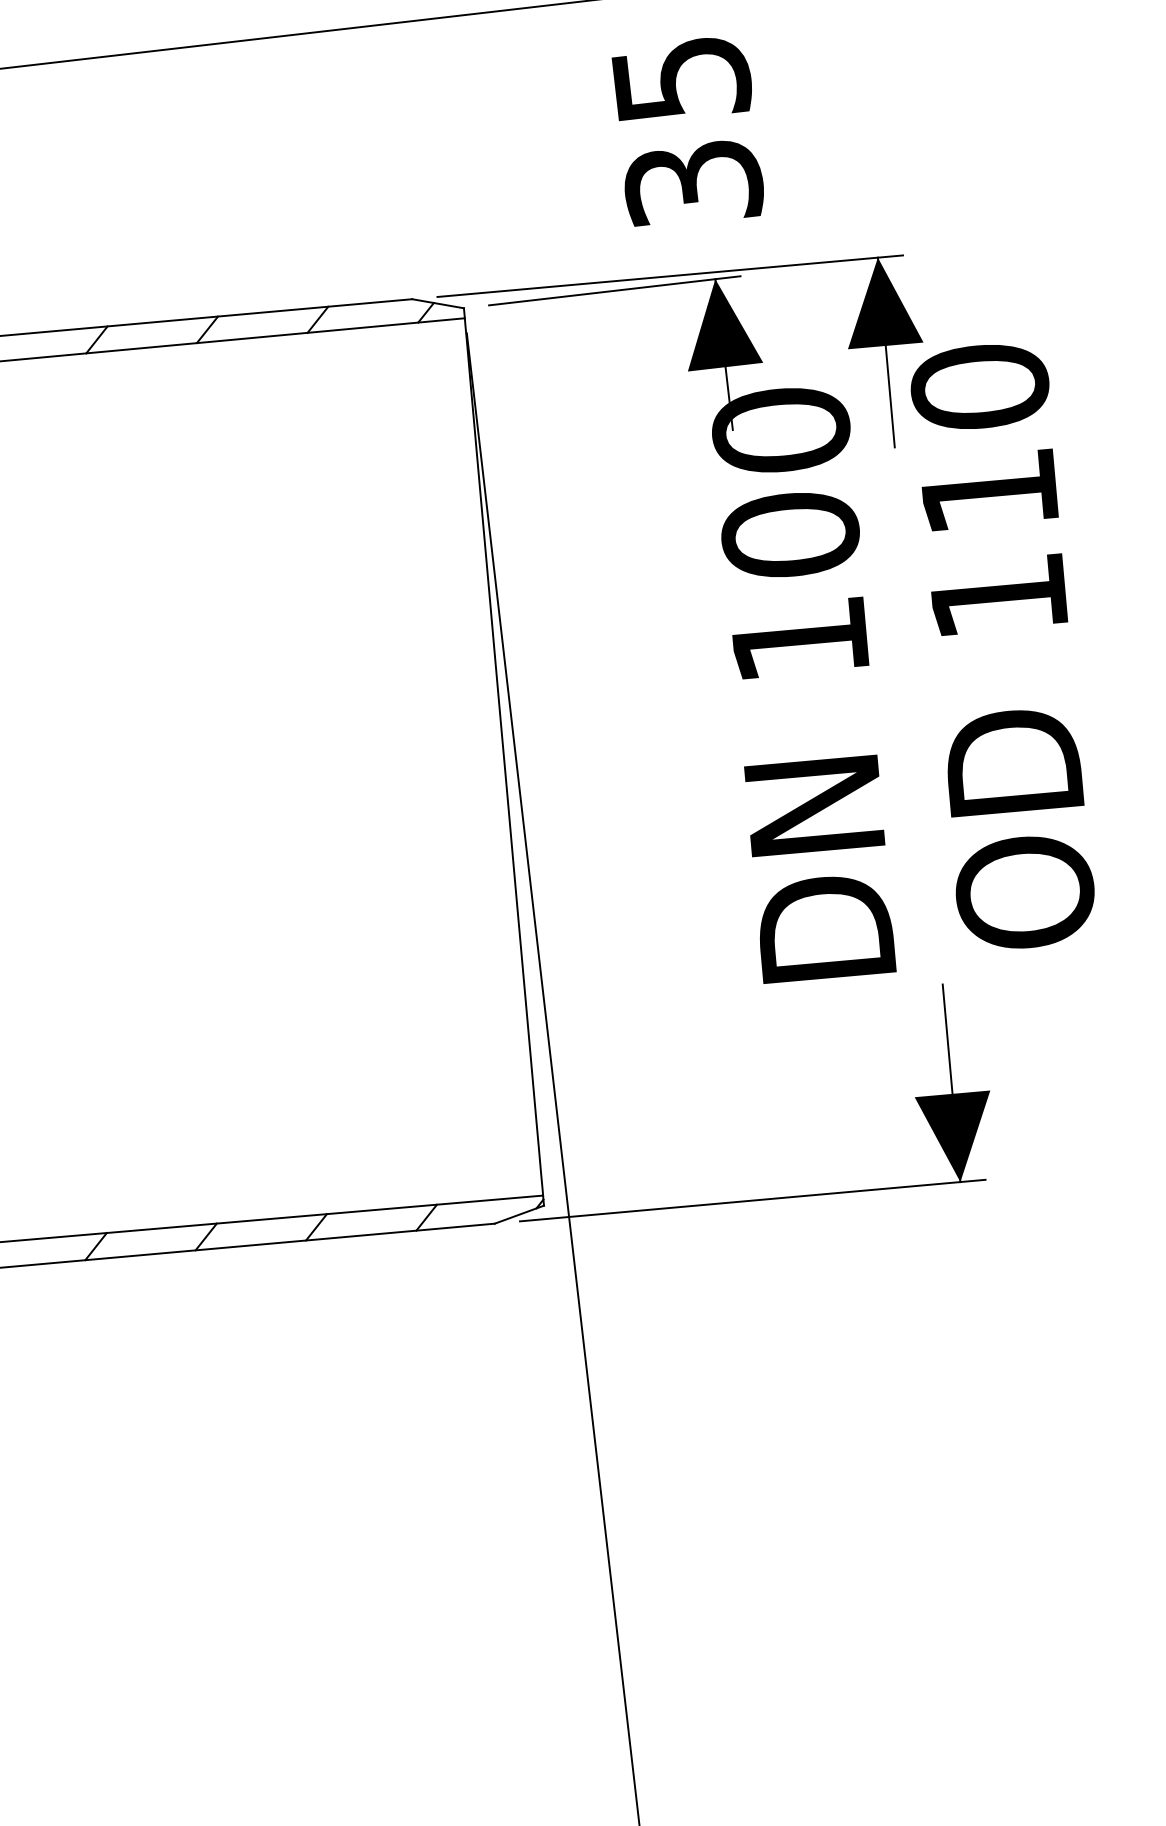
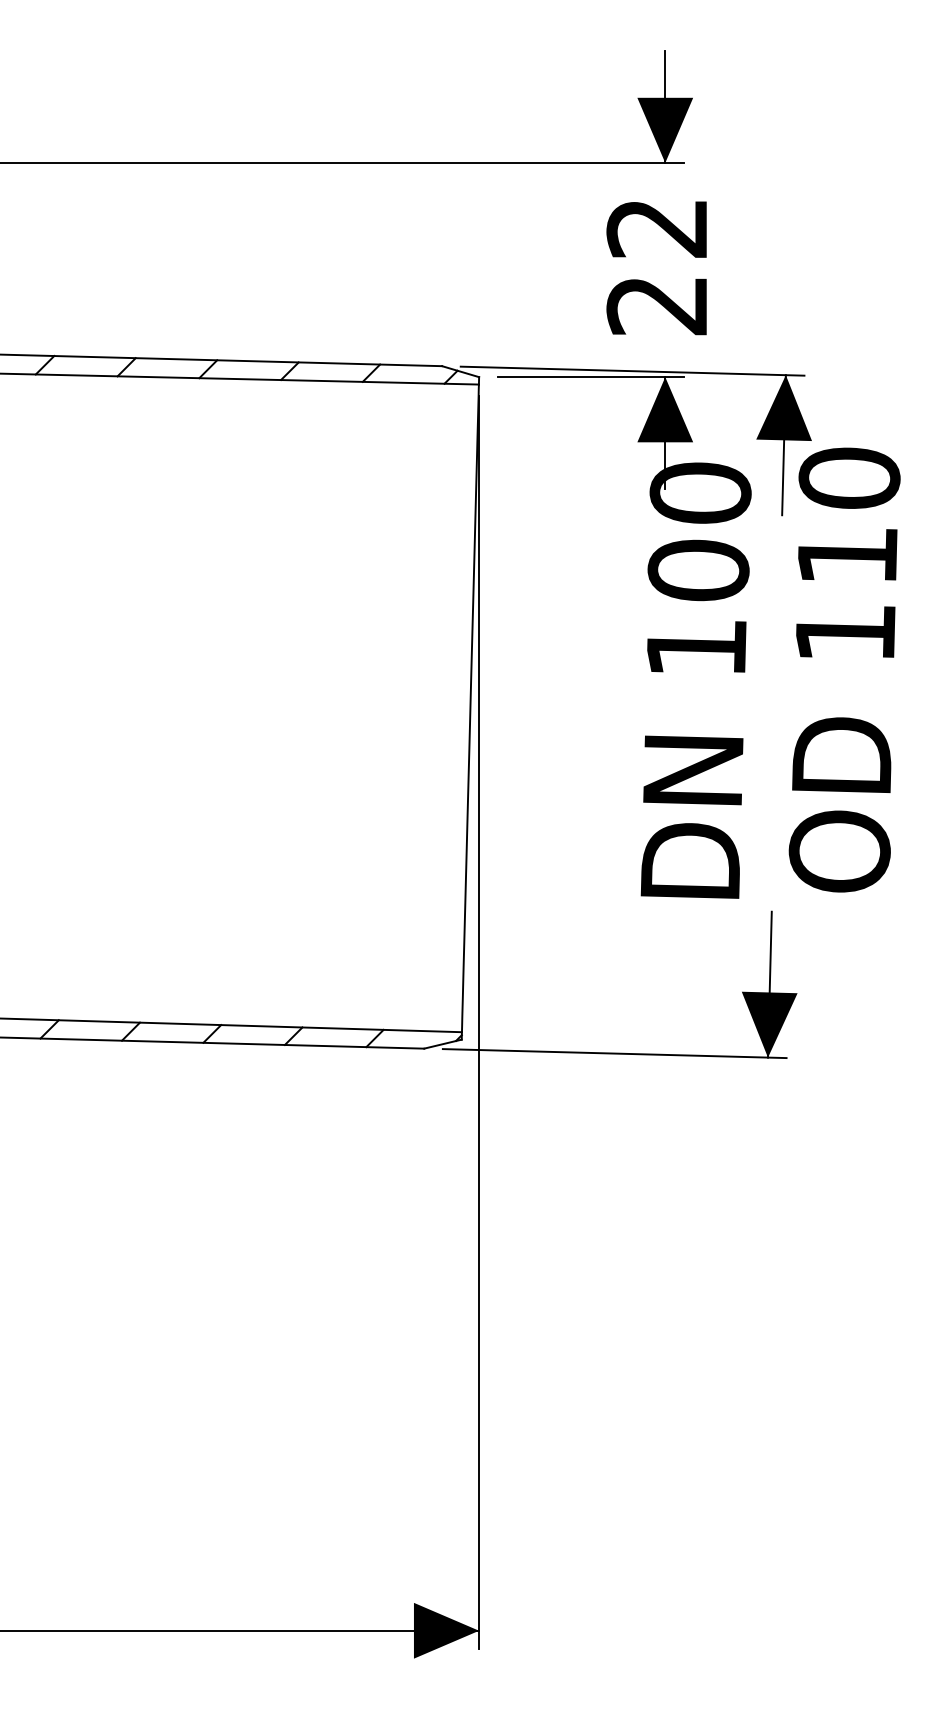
text: (687, 132) -> (657, 267), 35 -> 22

